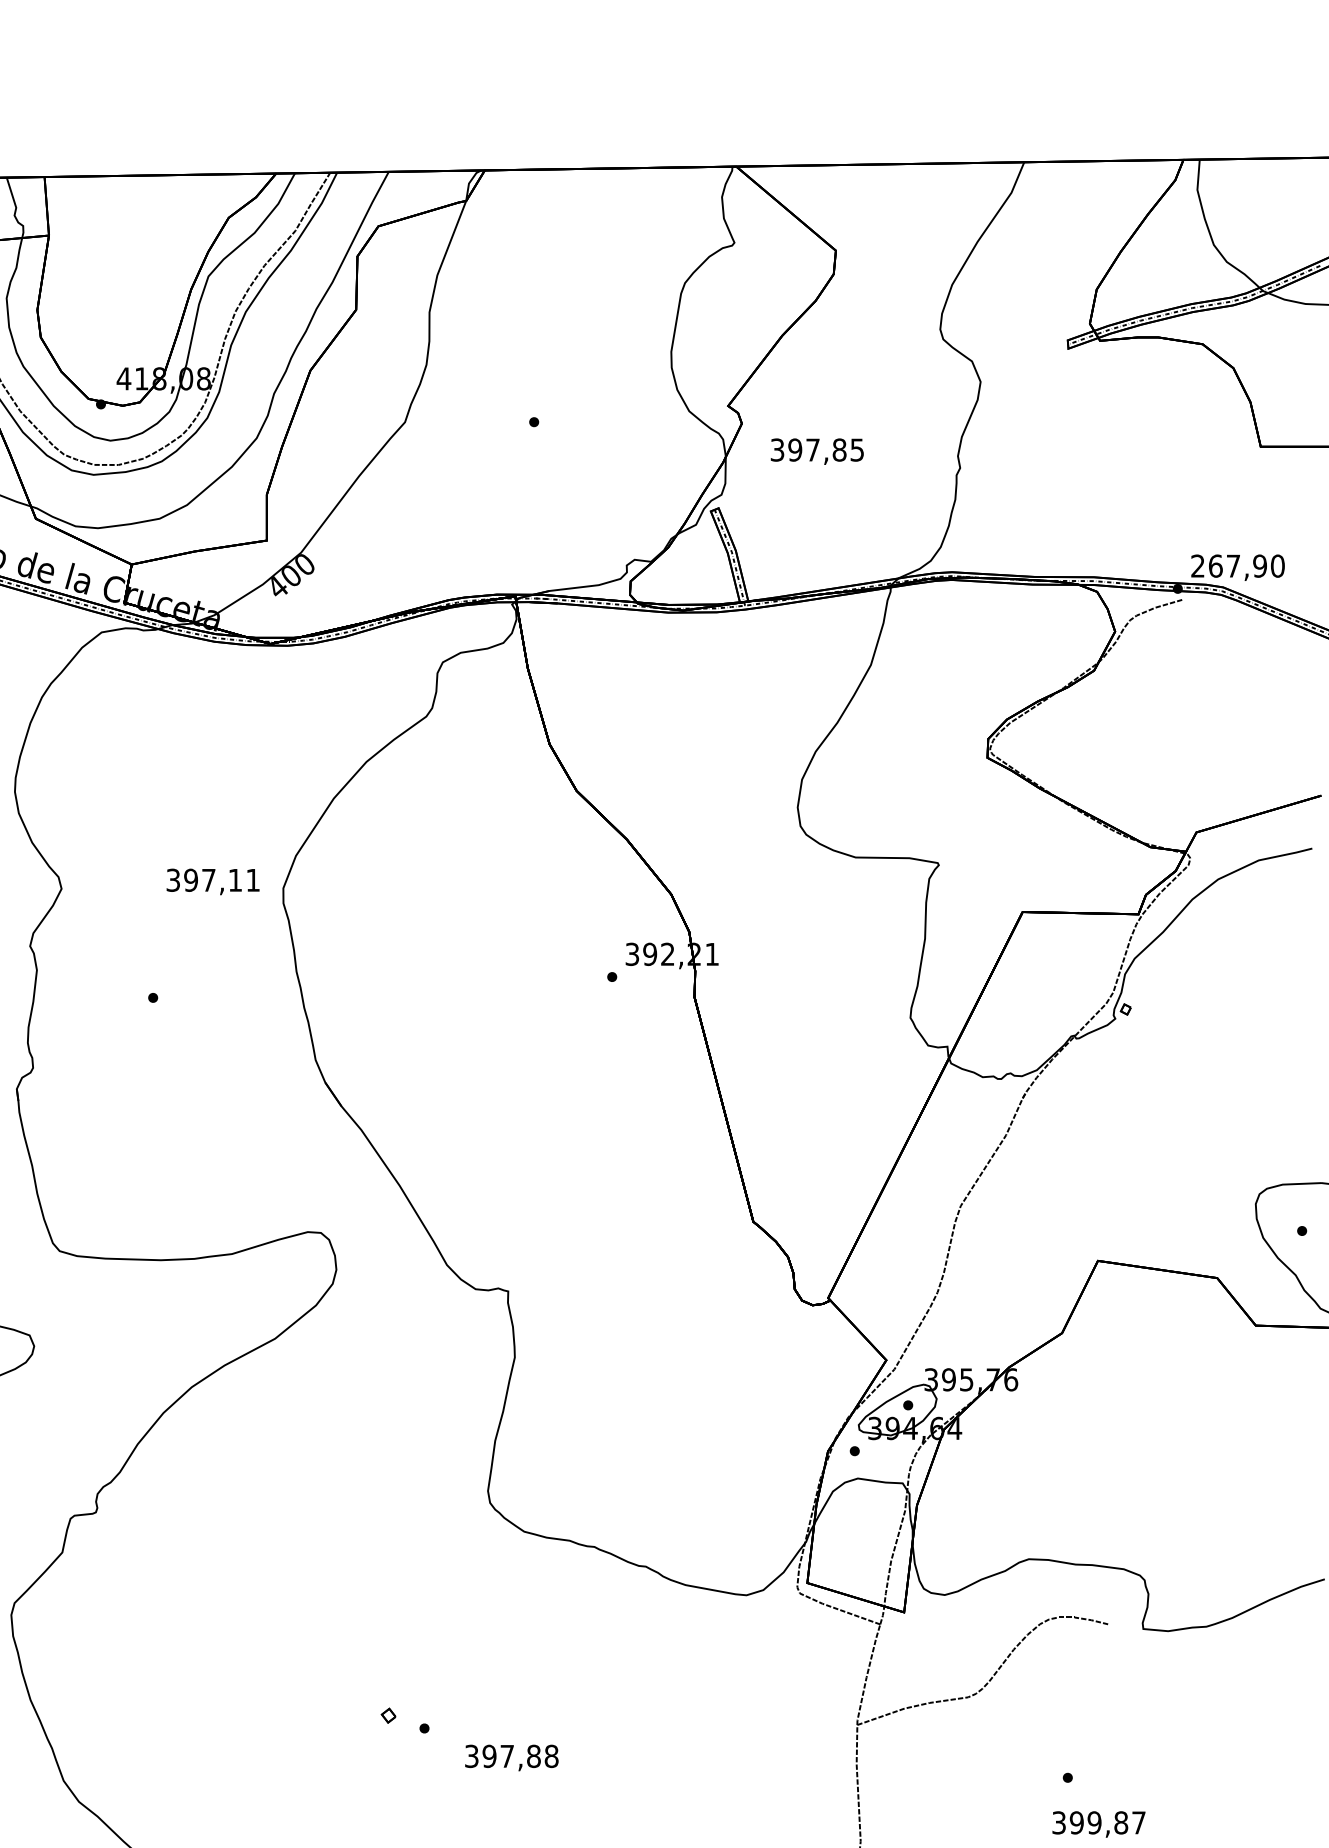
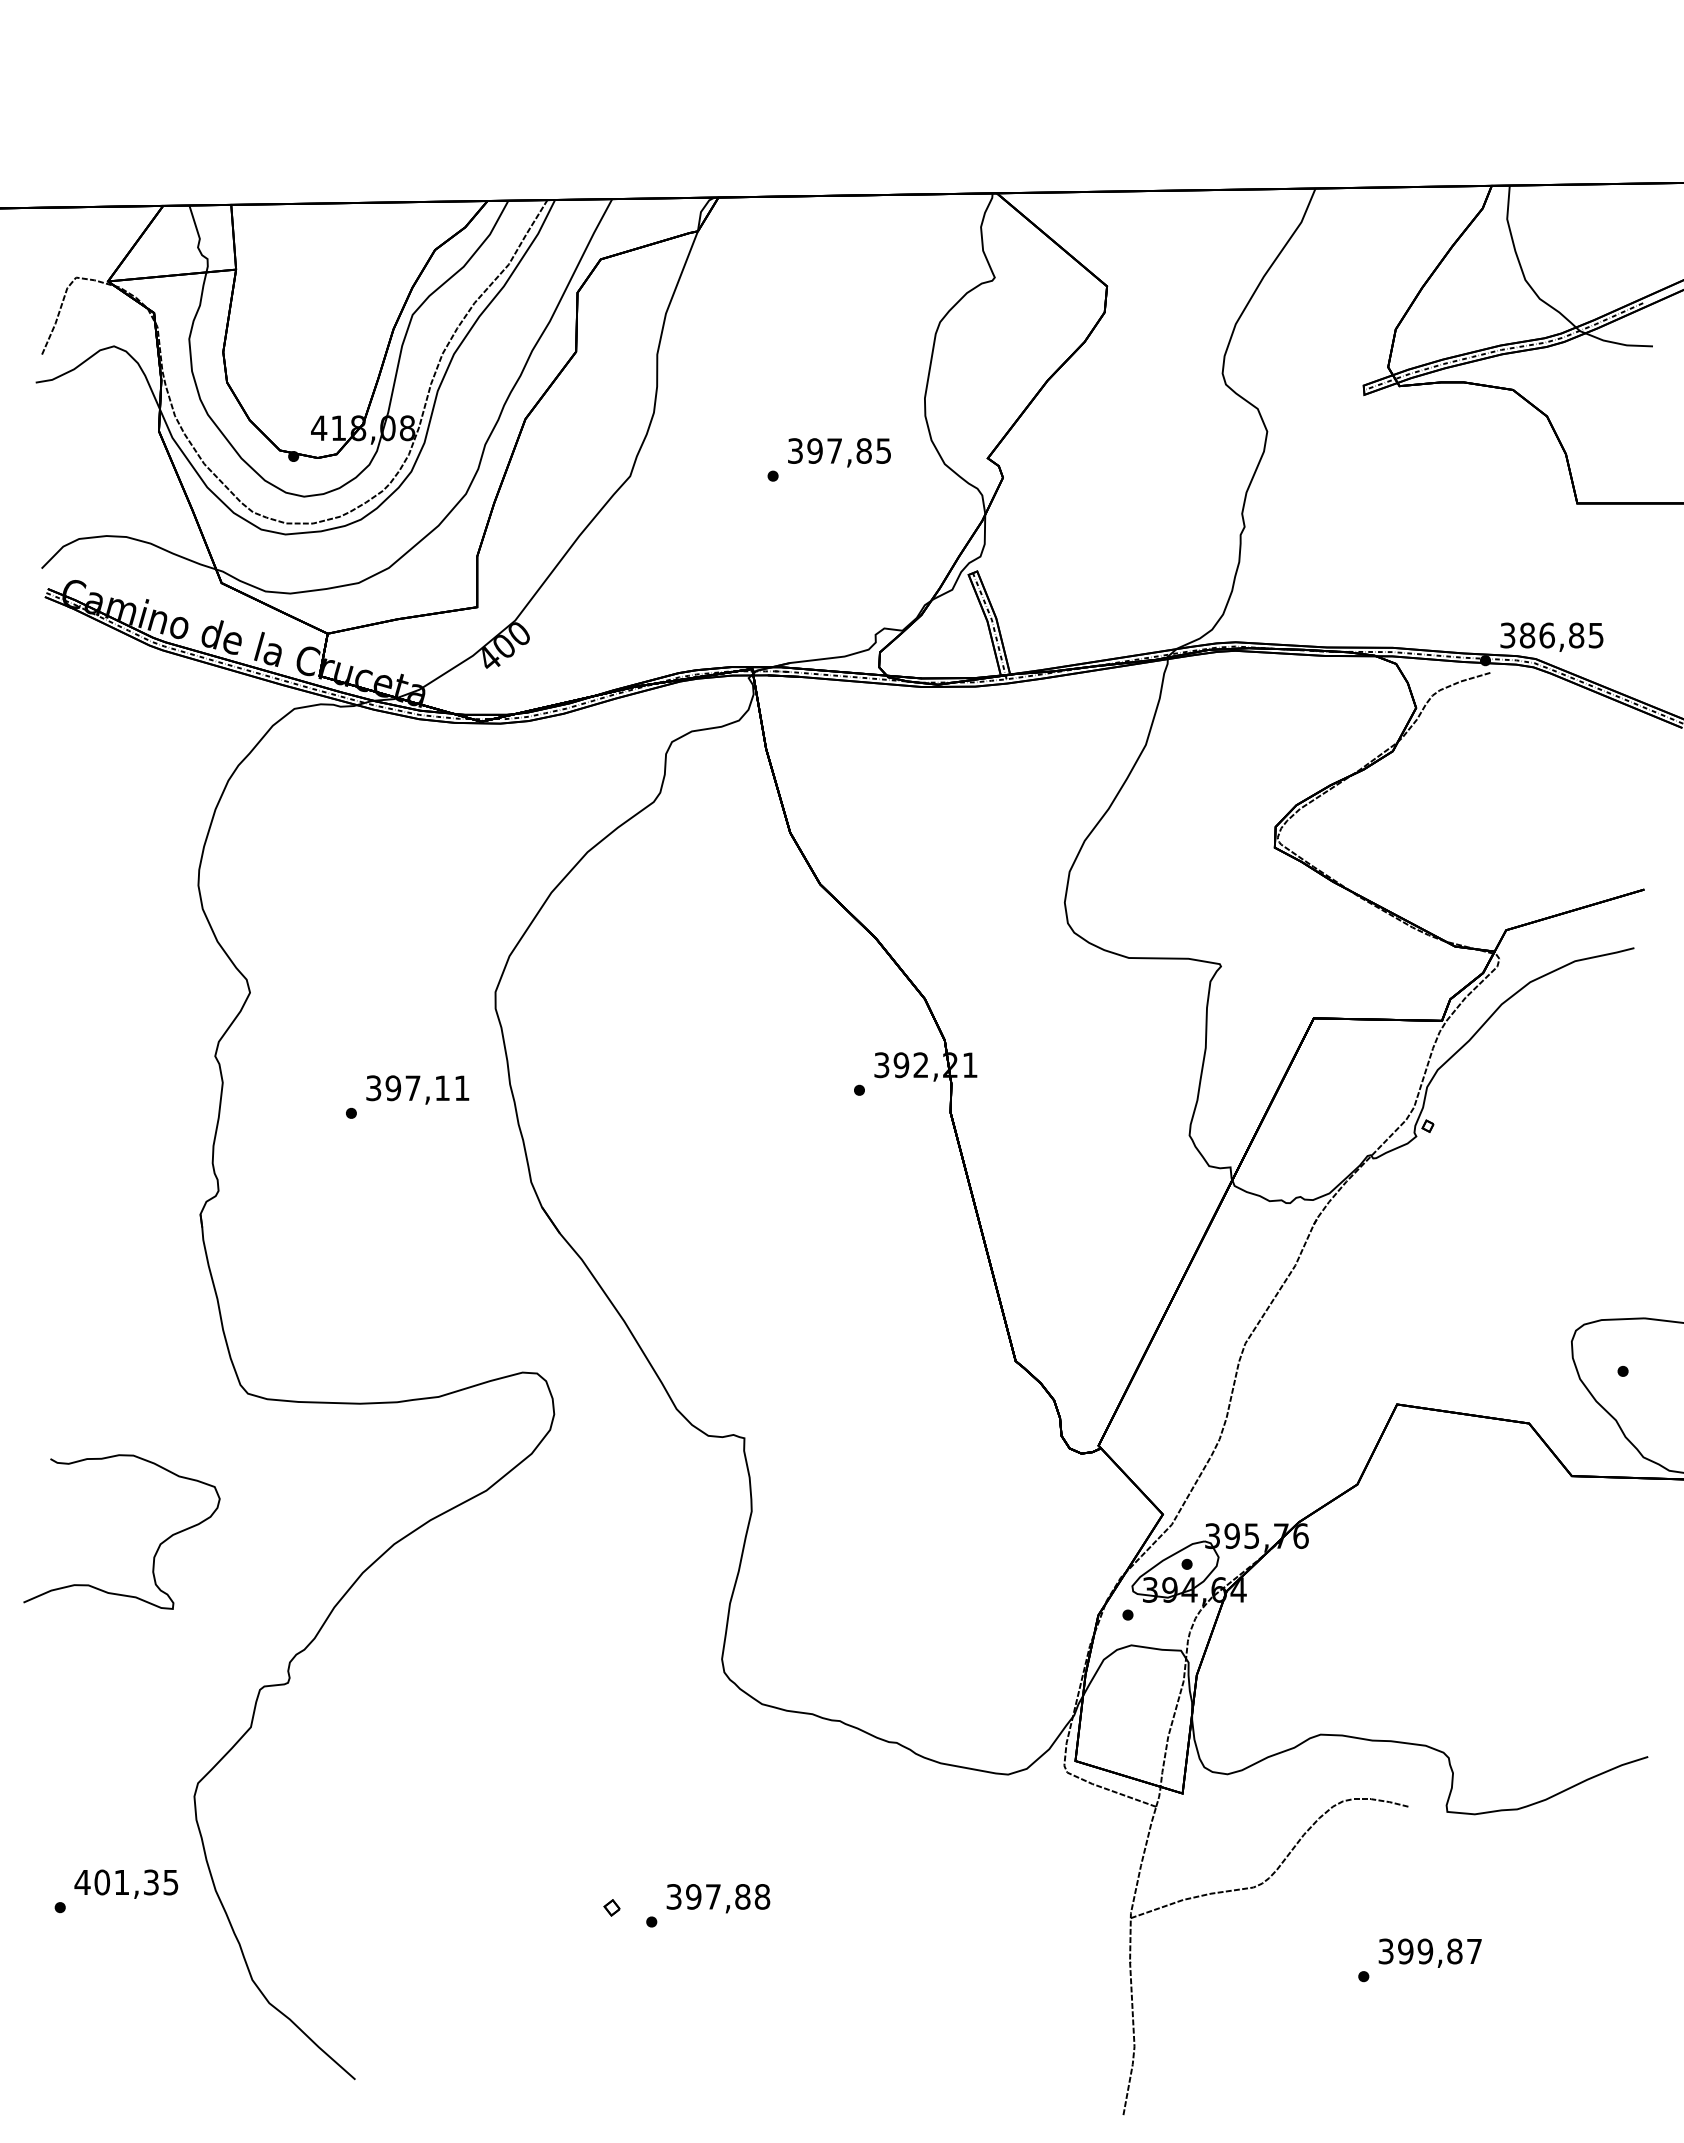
text: (817, 451) -> (839, 452), moved
text: (1237, 566) -> (1551, 635), 267,90 -> 386,85
text: (212, 881) -> (417, 1089), moved
text: (511, 1757) -> (718, 1898), moved
text: (1098, 1823) -> (1429, 1952), moved

